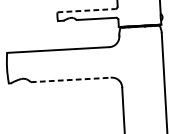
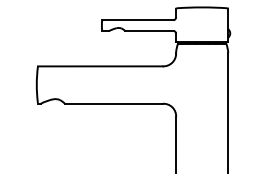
line: (86, 10) -> (137, 20), dashed -> solid
line: (70, 79) -> (113, 103), dashed -> solid

